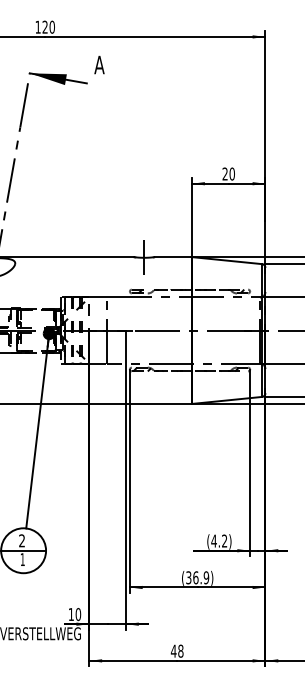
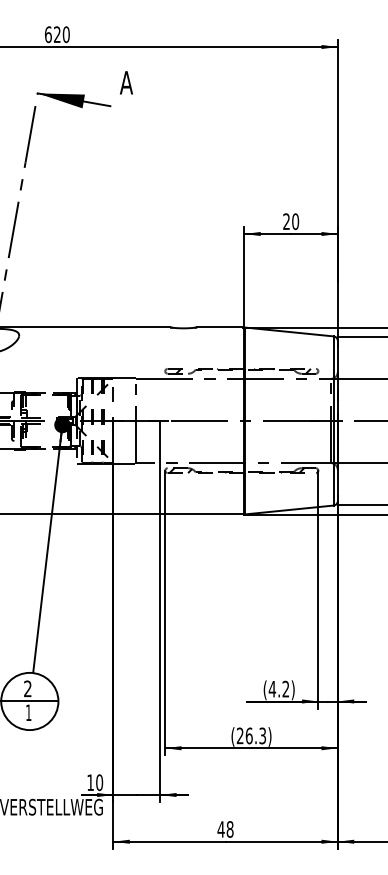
text: (37, 27) -> (47, 34), 120 -> 620
line: (144, 257) -> (183, 328), removed
text: (197, 577) -> (251, 735), (36.9) -> (26.3)

